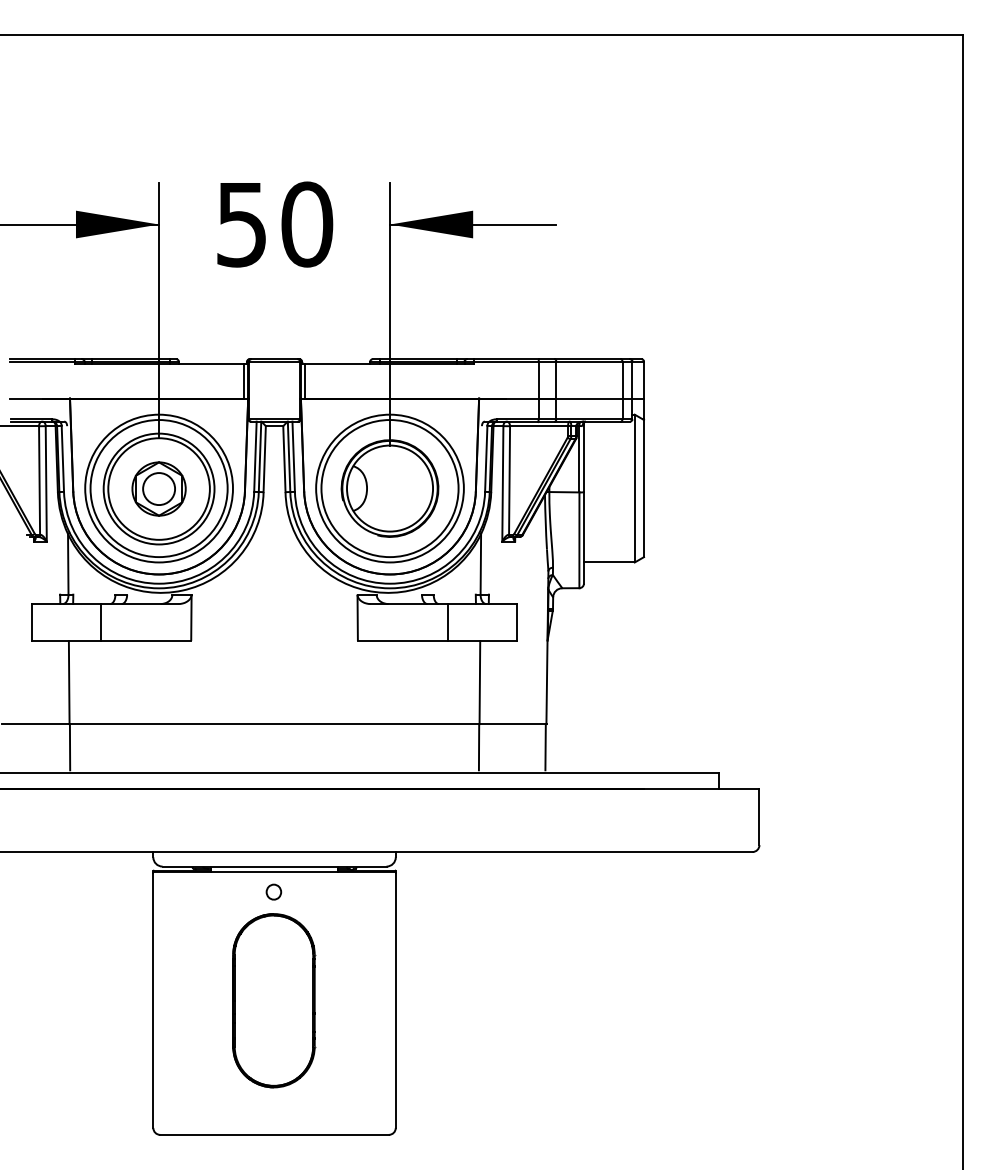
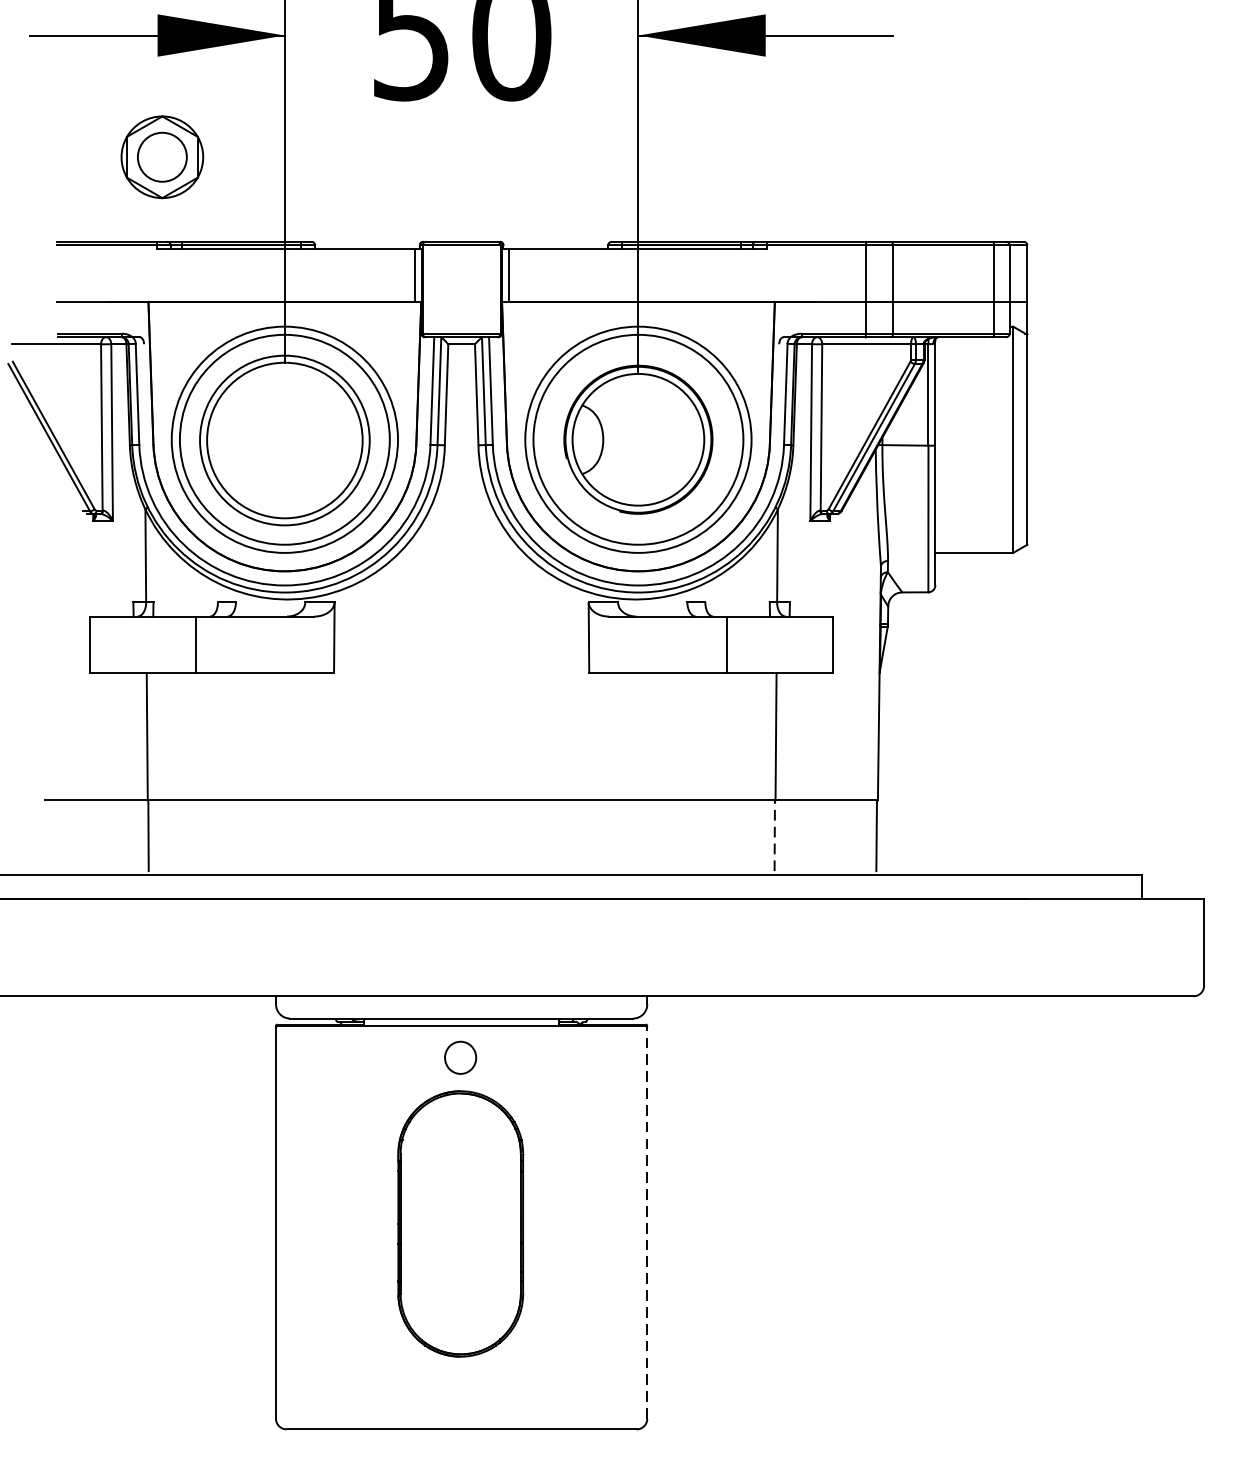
part: (158, 488) -> (161, 156), moved
line: (479, 746) -> (775, 834), solid -> dashed
part: (273, 891) -> (460, 1056), size x1.4
line: (395, 1000) -> (646, 1223), solid -> dashed

